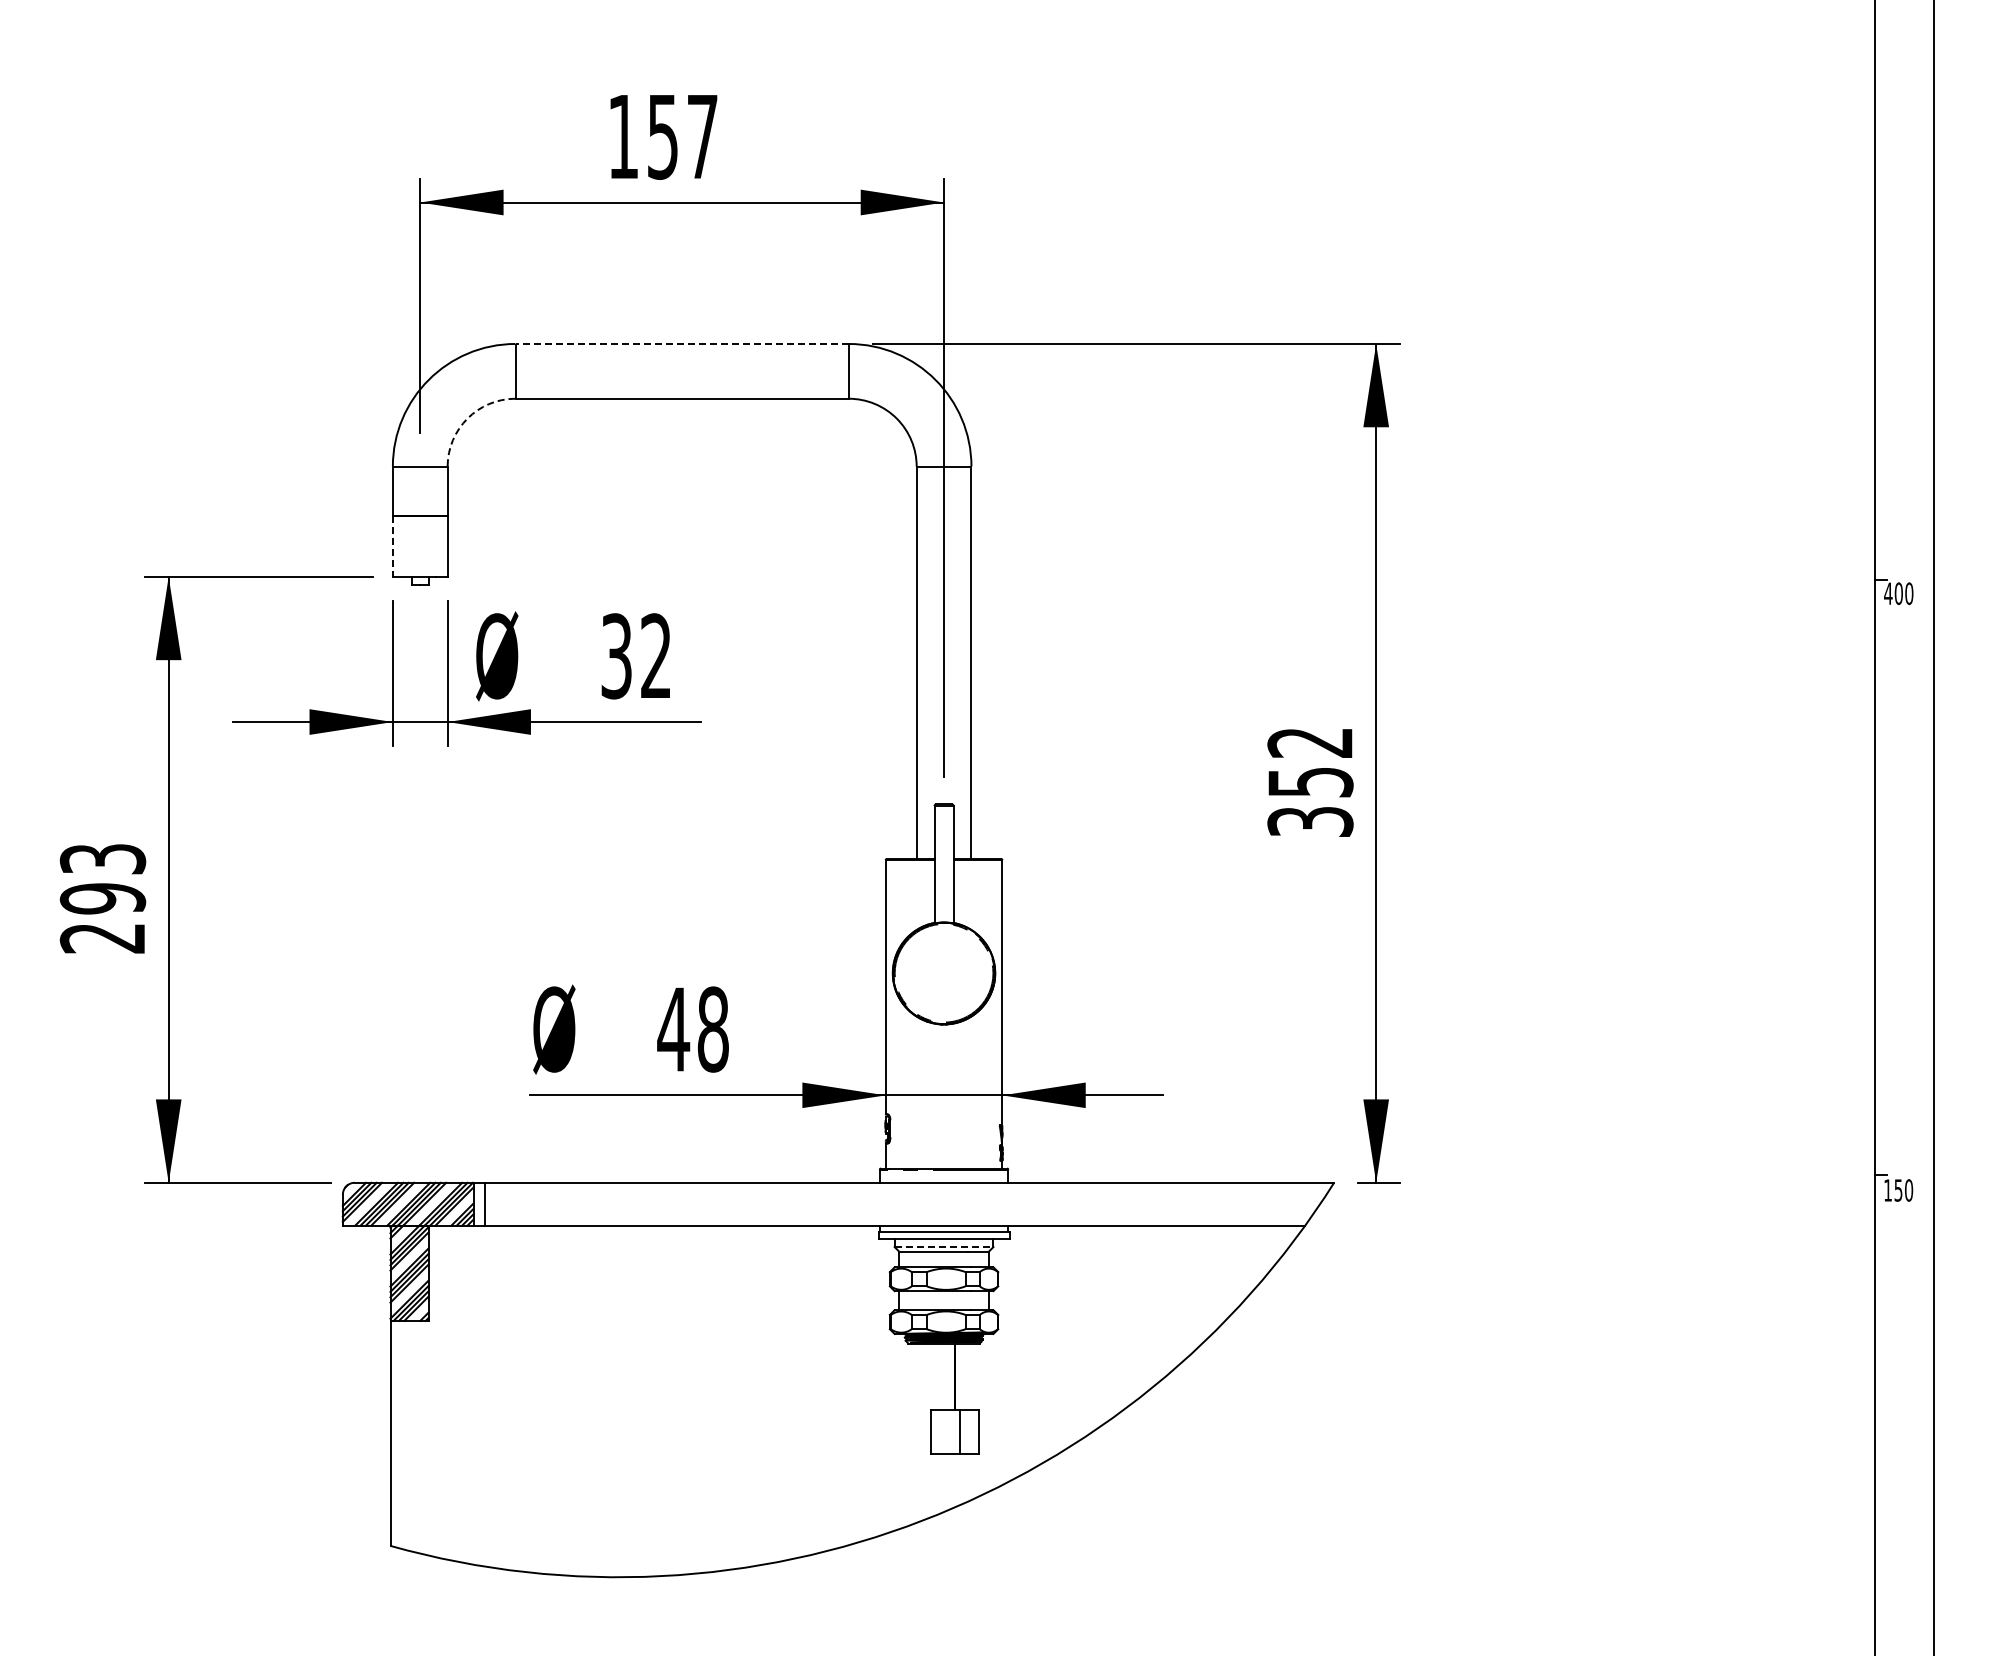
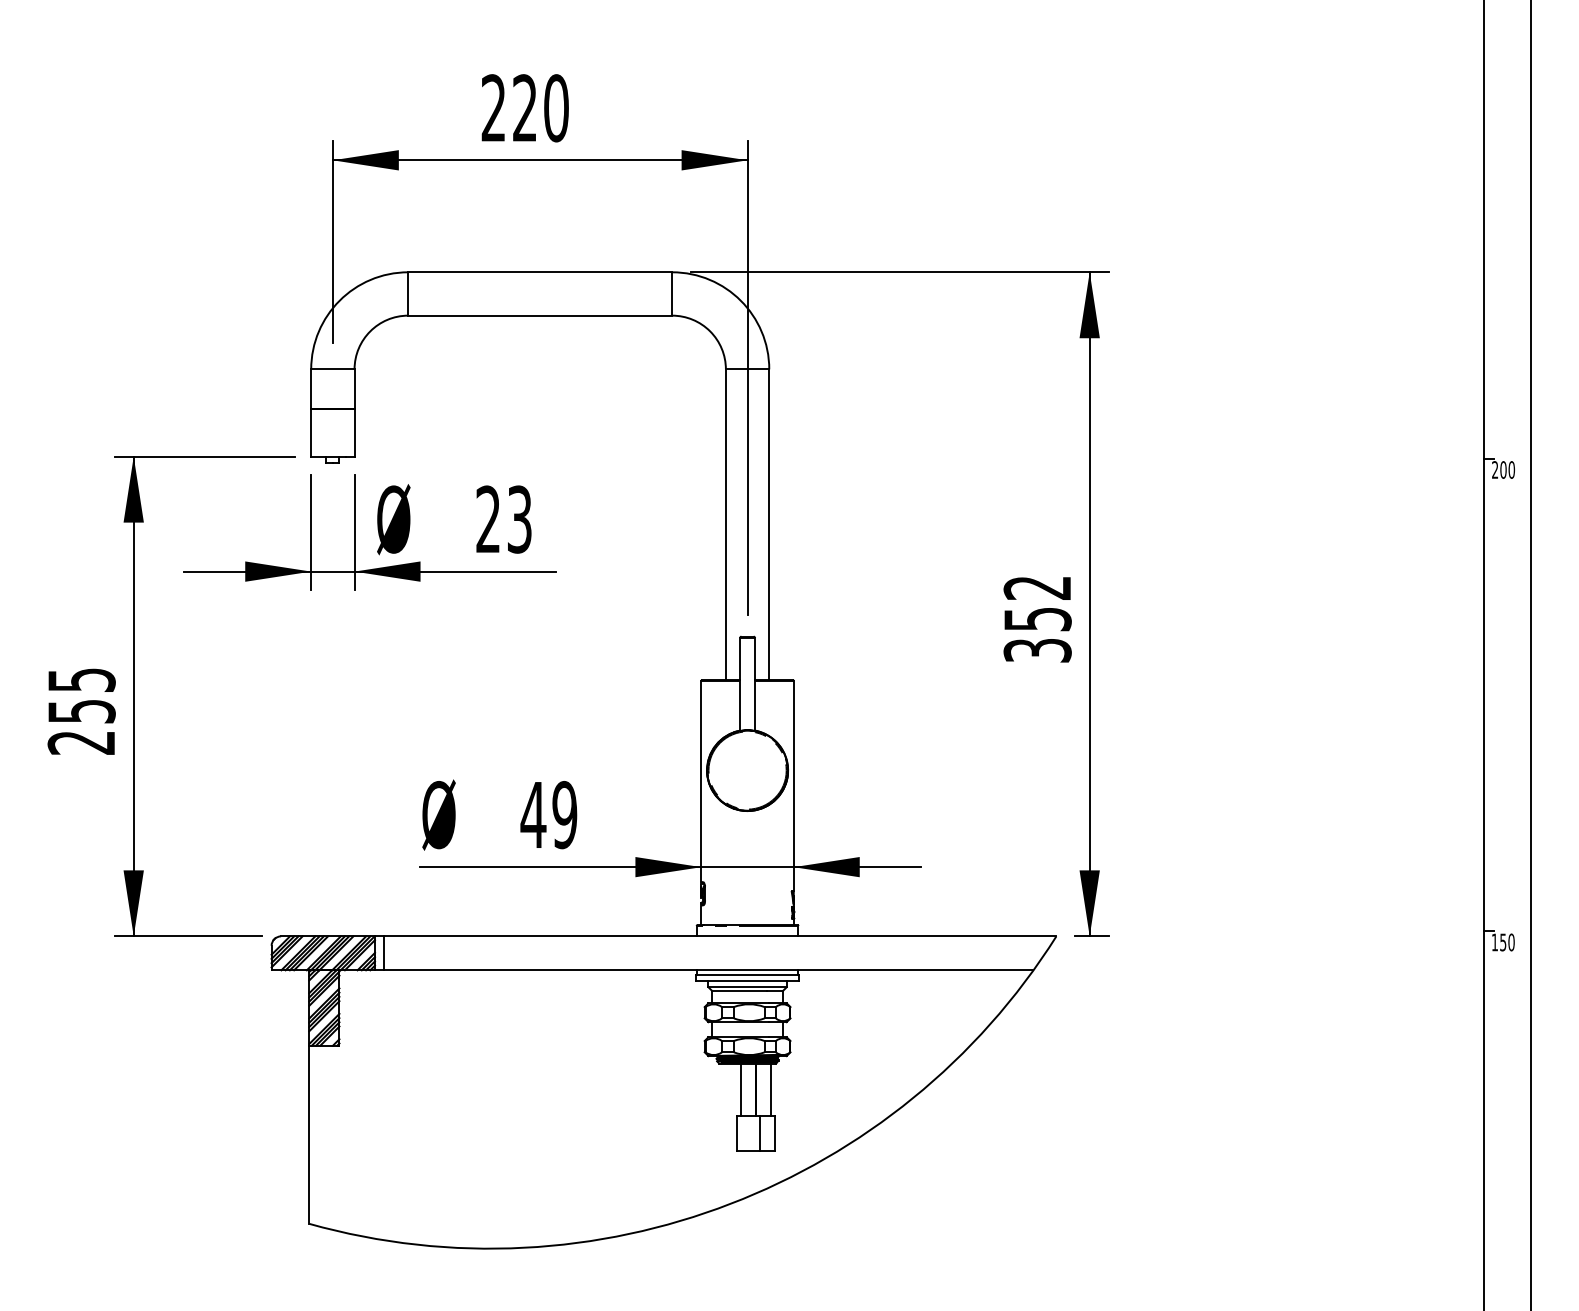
text: (663, 136) -> (525, 108), 157 -> 220
line: (682, 343) -> (540, 271), dashed -> solid
arc: (467, 418) -> (370, 331), dashed -> solid
line: (392, 546) -> (310, 432), dashed -> solid
text: (1888, 593) -> (1495, 469), 400 -> 200
text: (636, 656) -> (504, 519), 32 -> 23
text: (102, 879) -> (81, 696), 293 -> 255
text: (712, 1029) -> (564, 815), 48 -> 49
line: (944, 1247) -> (747, 987), dashed -> solid
line: (935, 1376) -> (740, 1089), added
line: (974, 1376) -> (771, 1089), added

